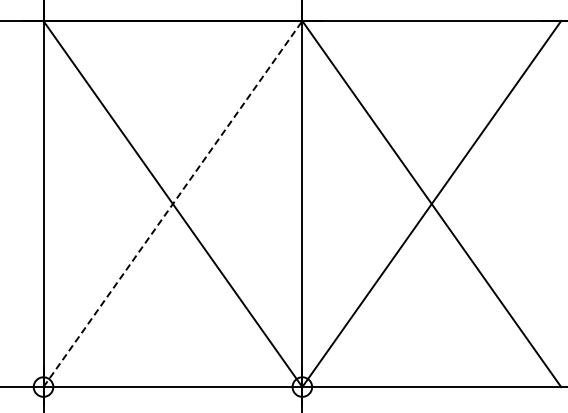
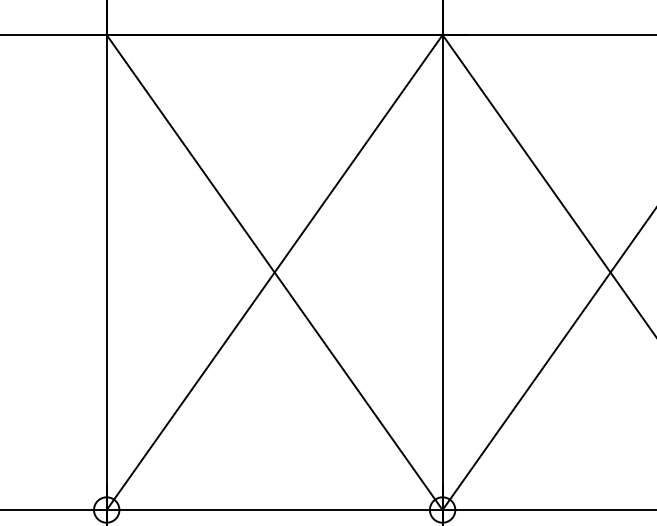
line: (173, 203) -> (275, 271), dashed -> solid

